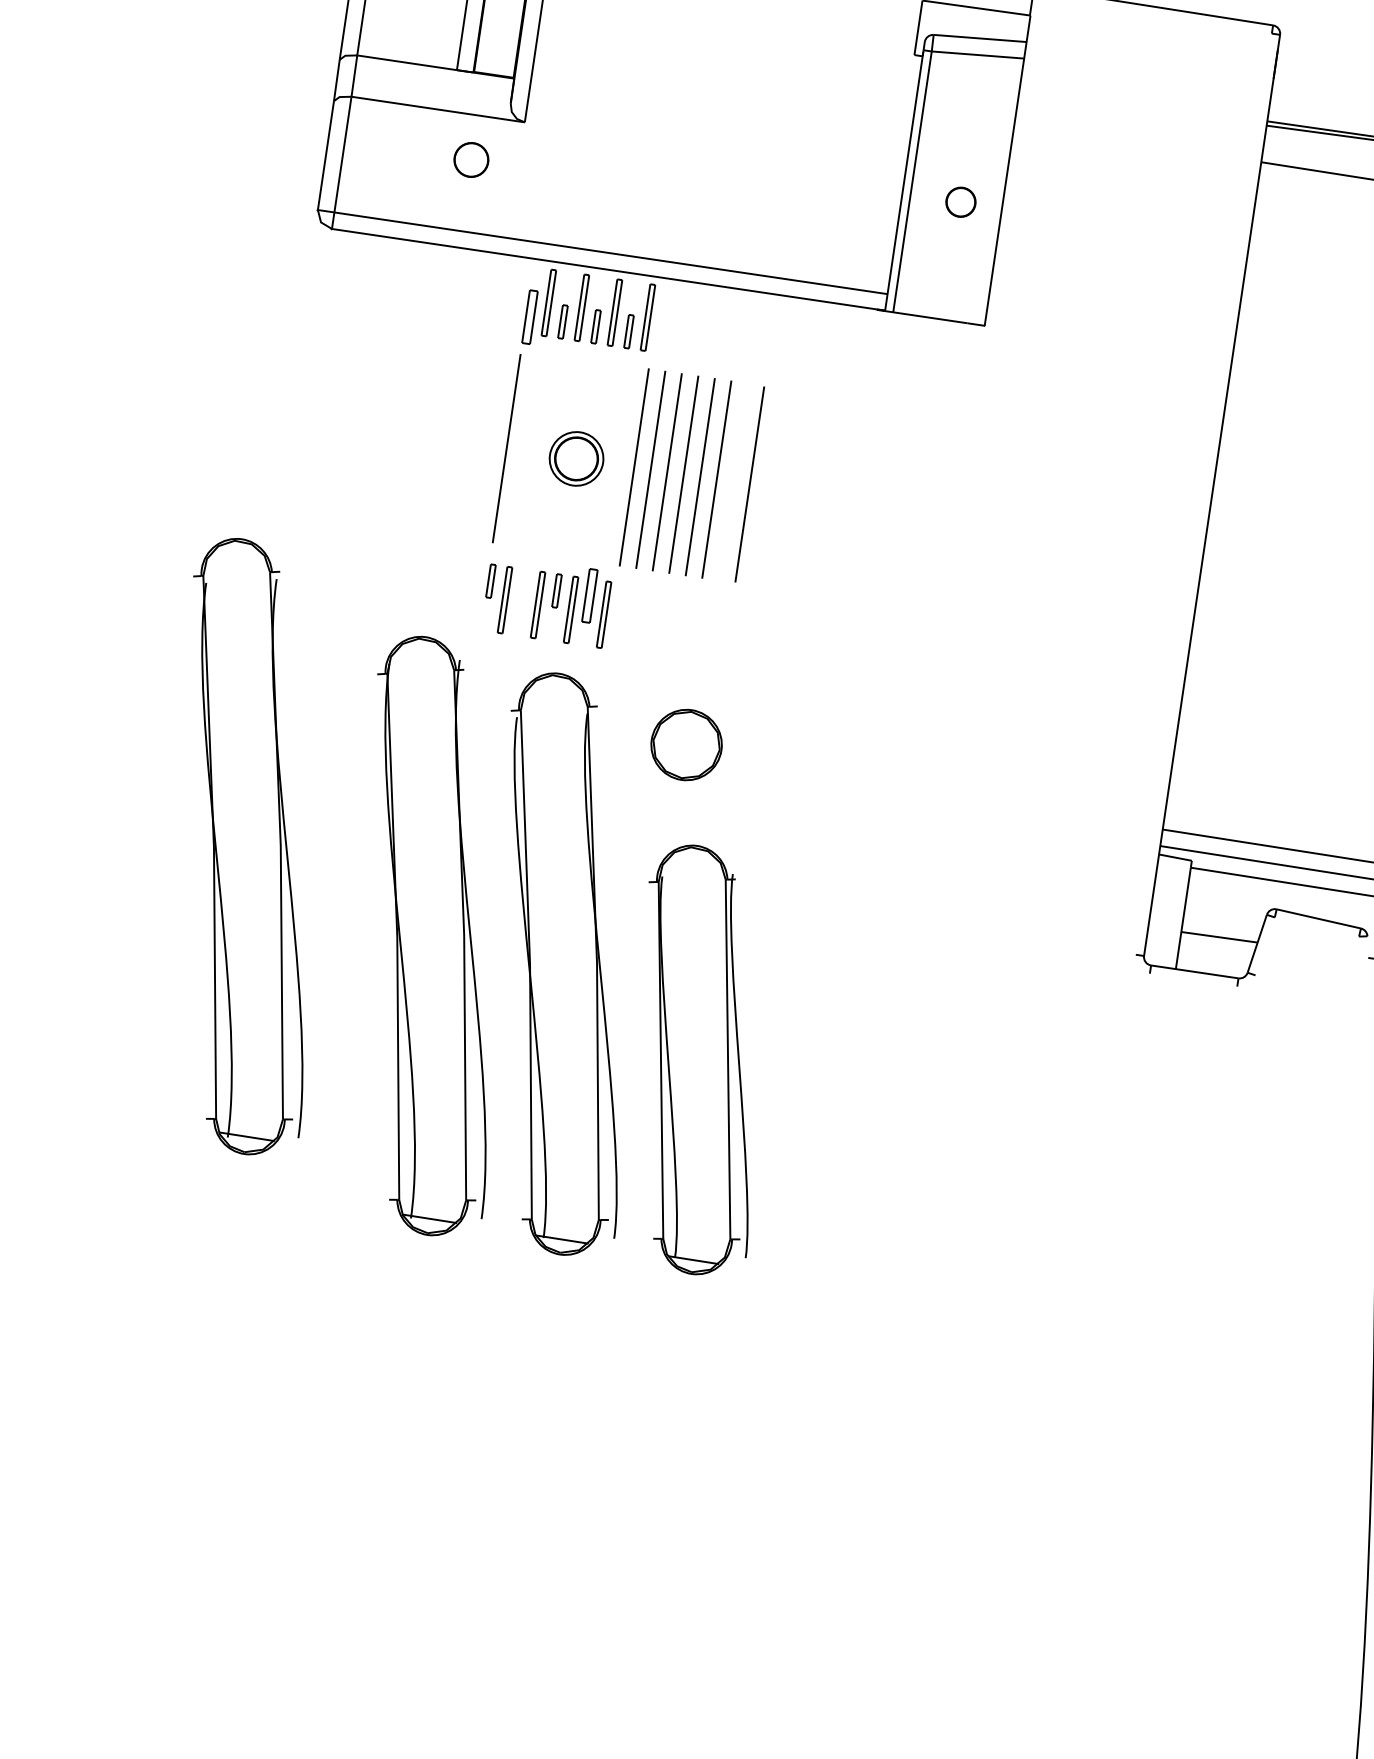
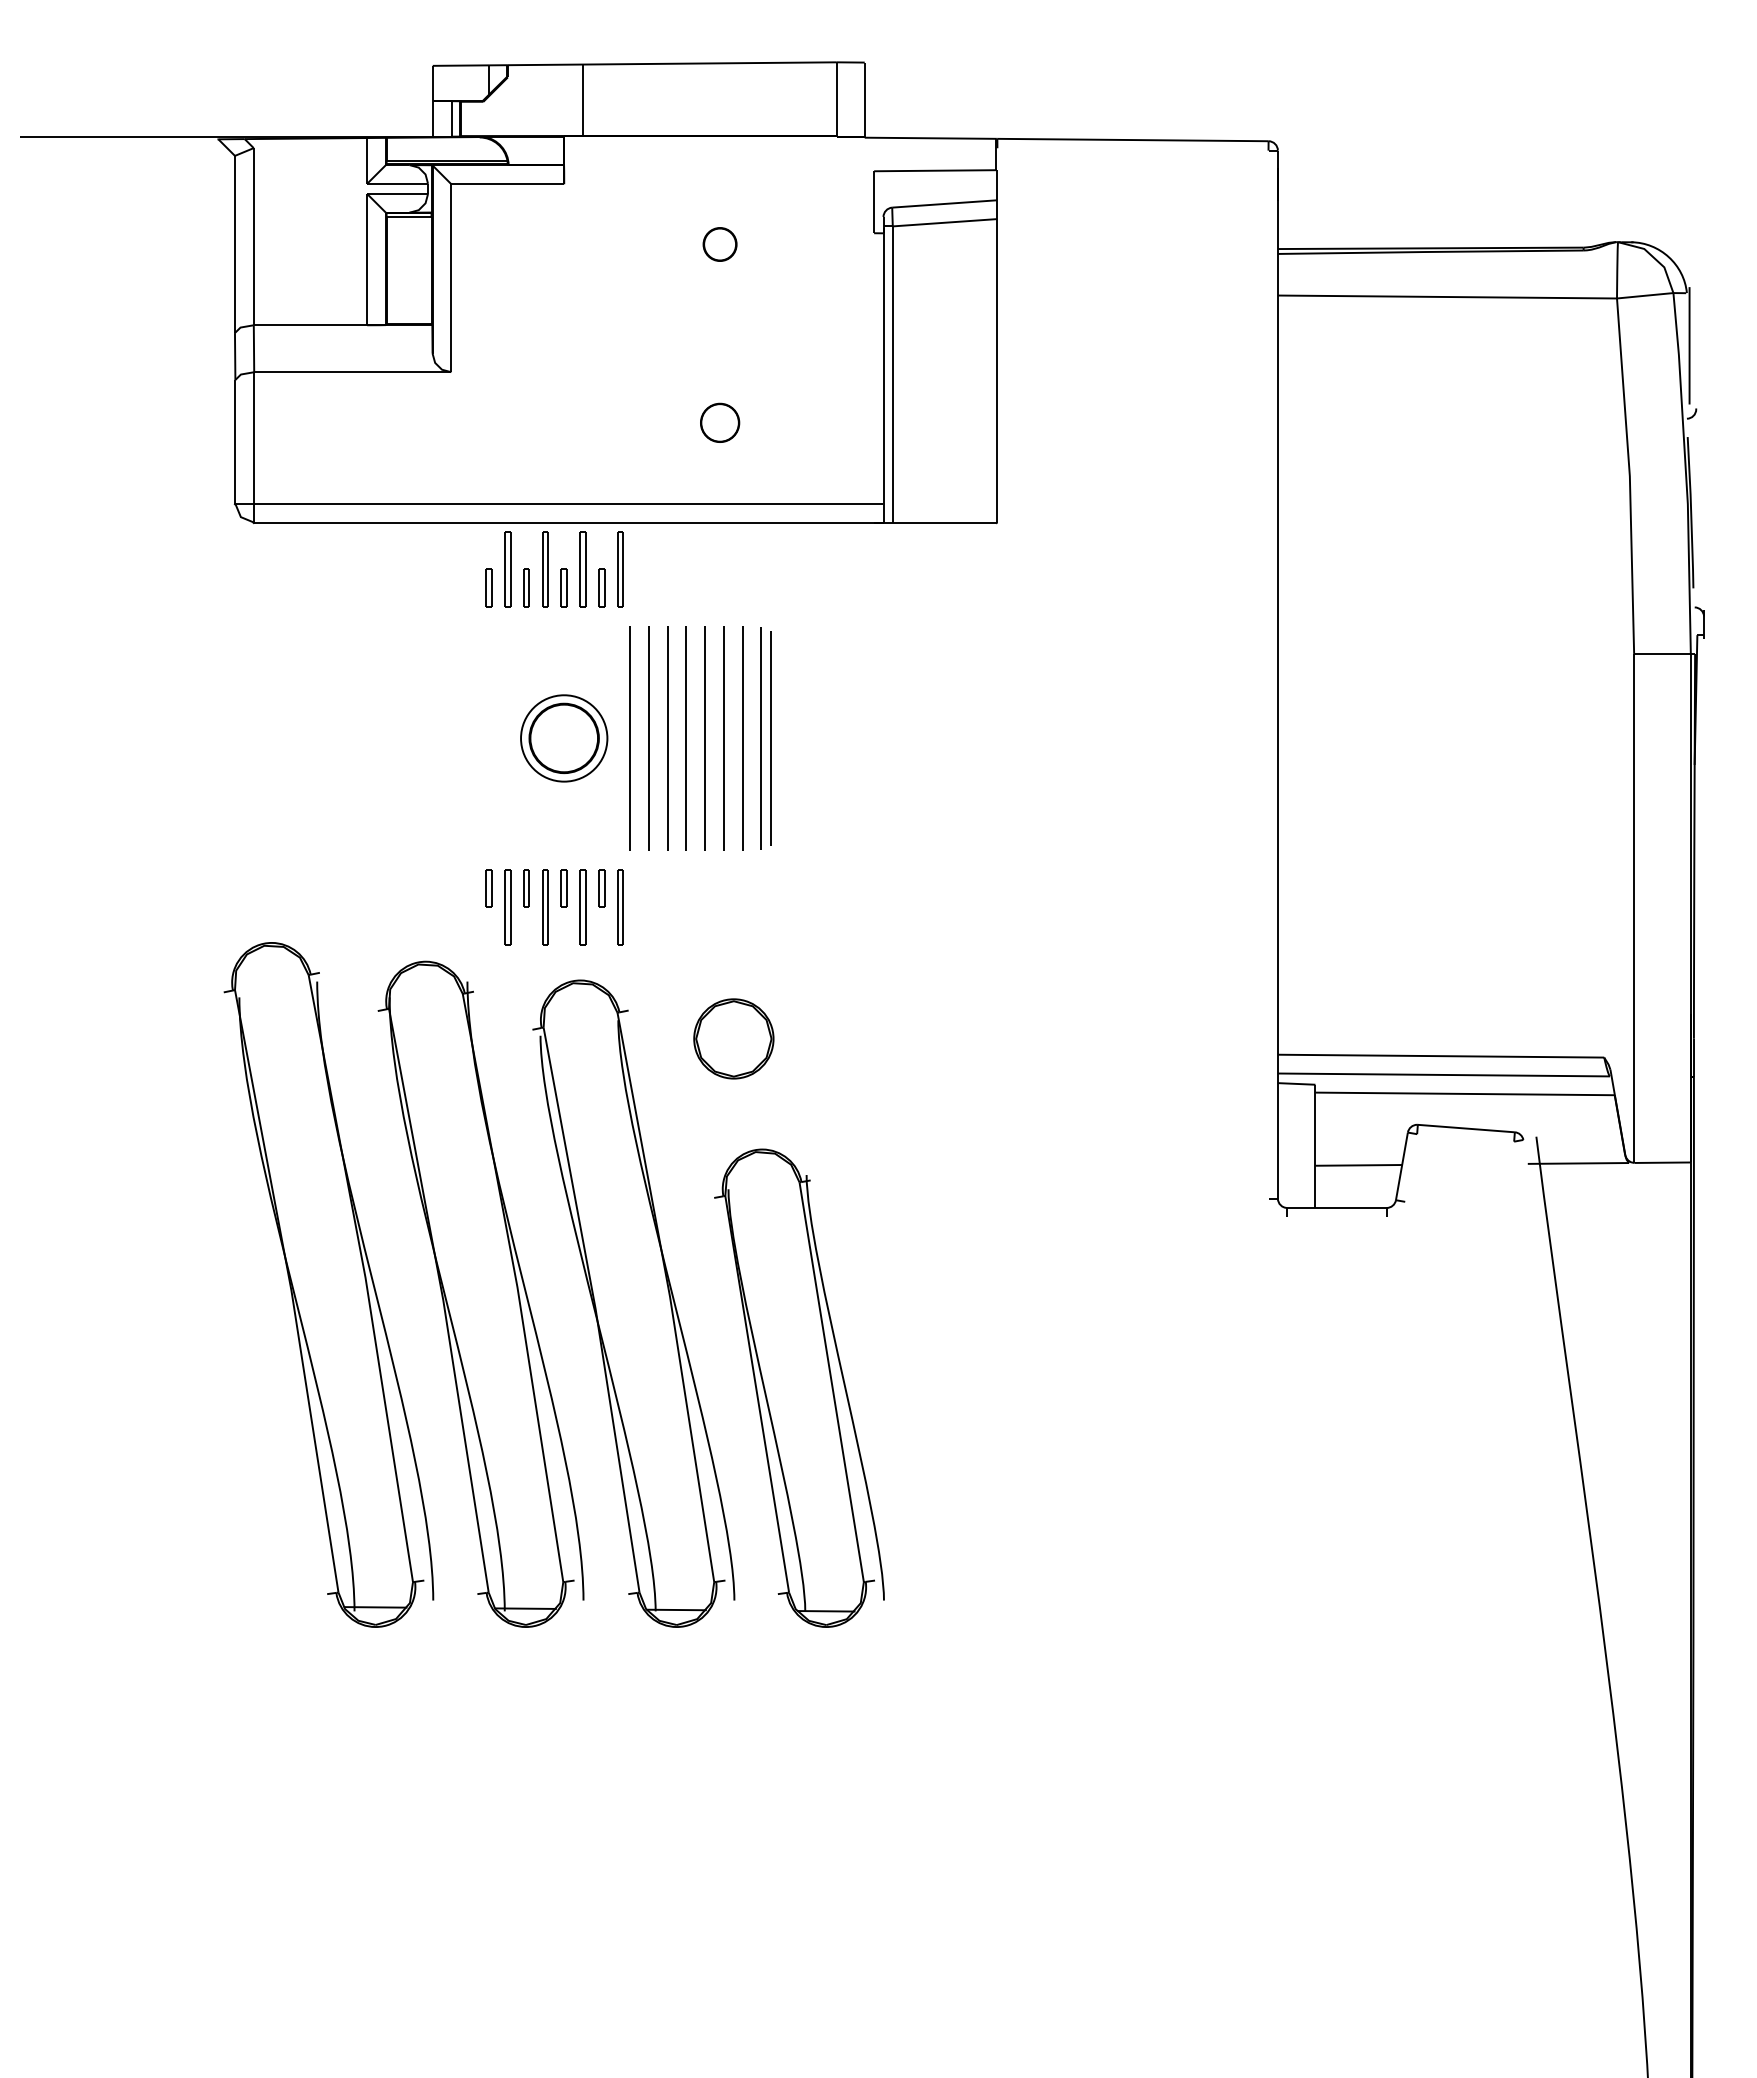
part: (471, 159) -> (720, 422), moved
part: (960, 202) -> (719, 244), moved
part: (529, 316) -> (488, 587), size x0.62
line: (506, 448) -> (770, 738), moved
part: (576, 458) -> (564, 738), size x1.43
line: (733, 482) -> (742, 738), added
part: (523, 585) -> (526, 888), added
part: (589, 595) -> (601, 888), size x0.62
part: (247, 846) -> (328, 1284), moved

